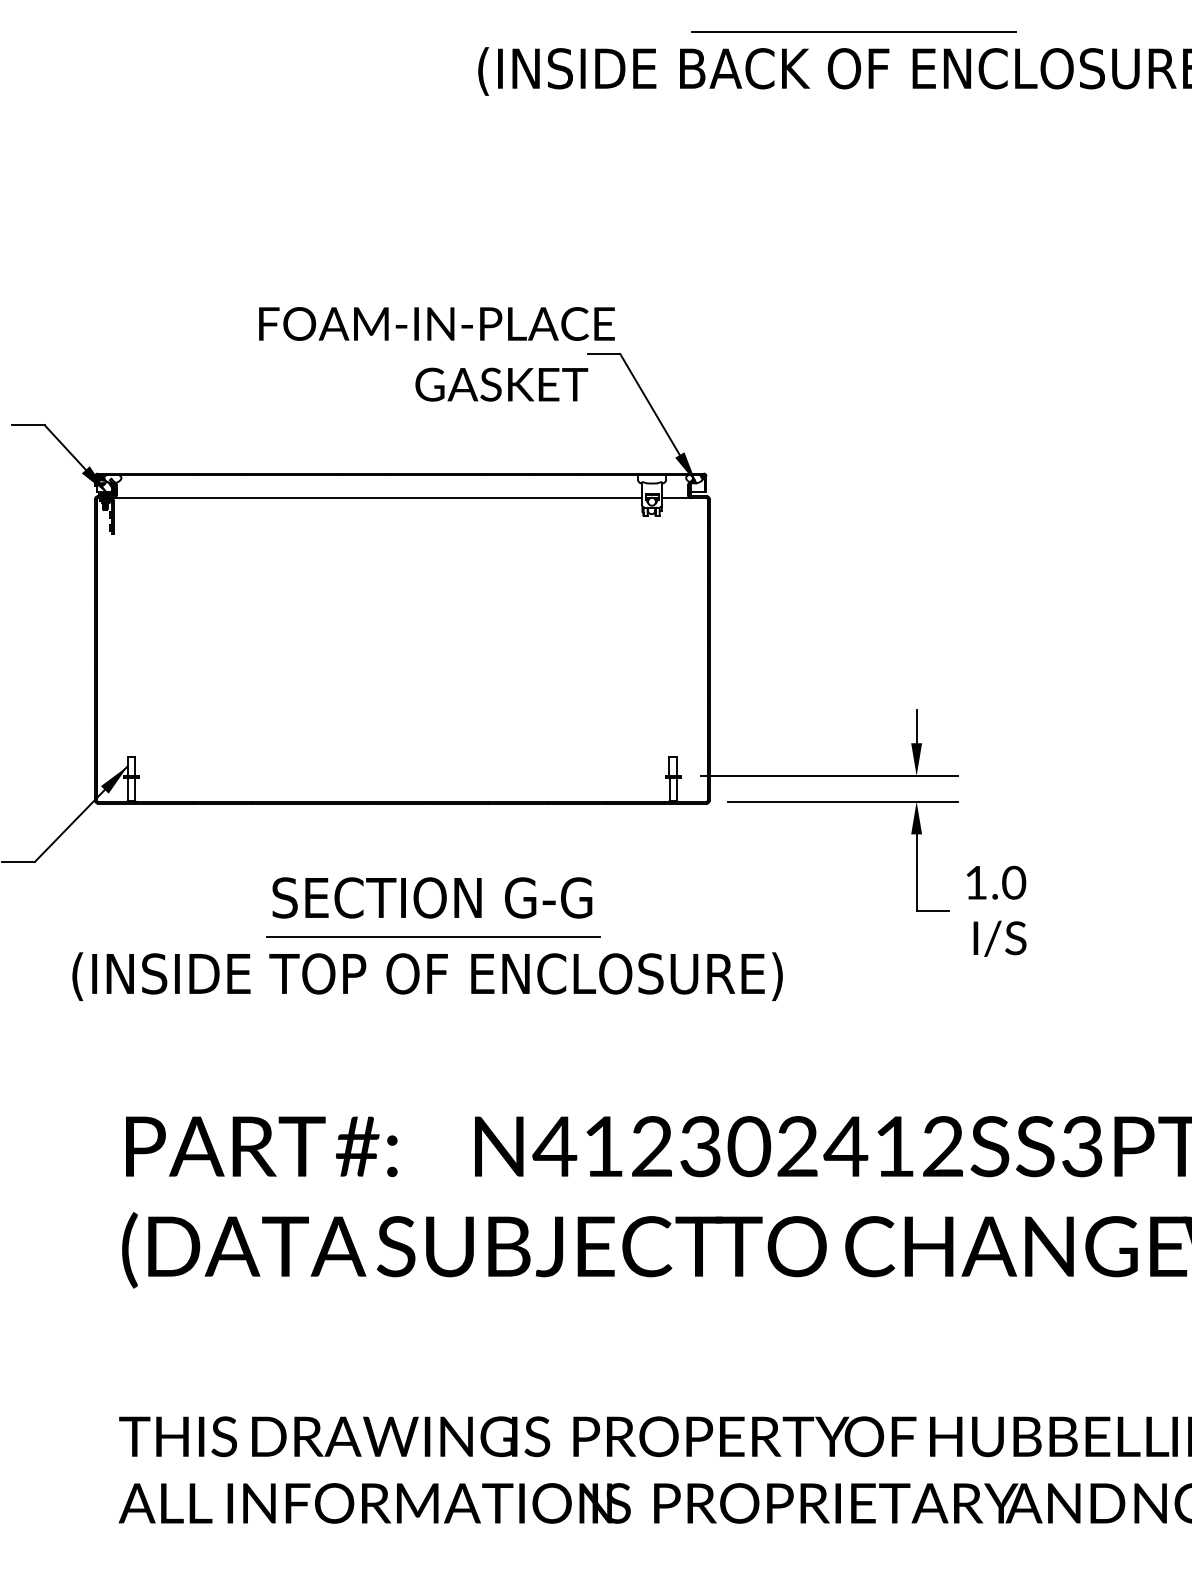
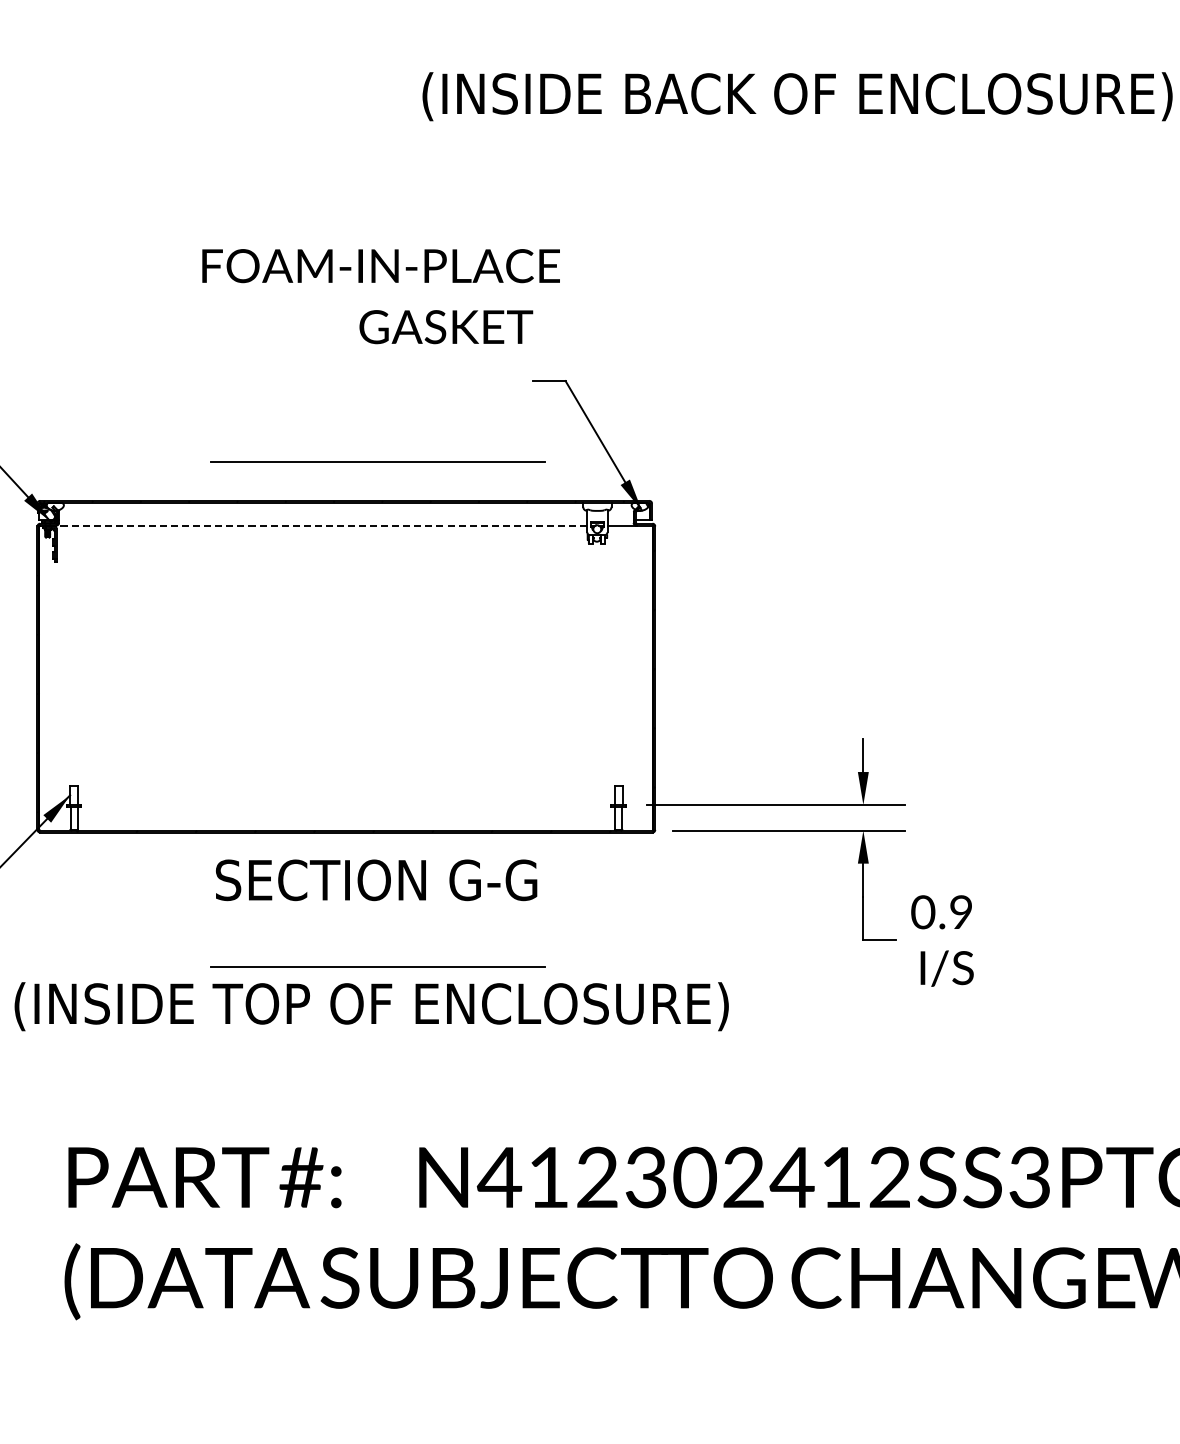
line: (853, 32) -> (799, 57), removed
text: (436, 354) -> (380, 296), moved
line: (433, 433) -> (377, 460), added
line: (377, 498) -> (321, 525), solid -> dashed
text: (995, 882) -> (942, 912), 1.0 -> 0.9
text: (432, 897) -> (376, 879), moved

